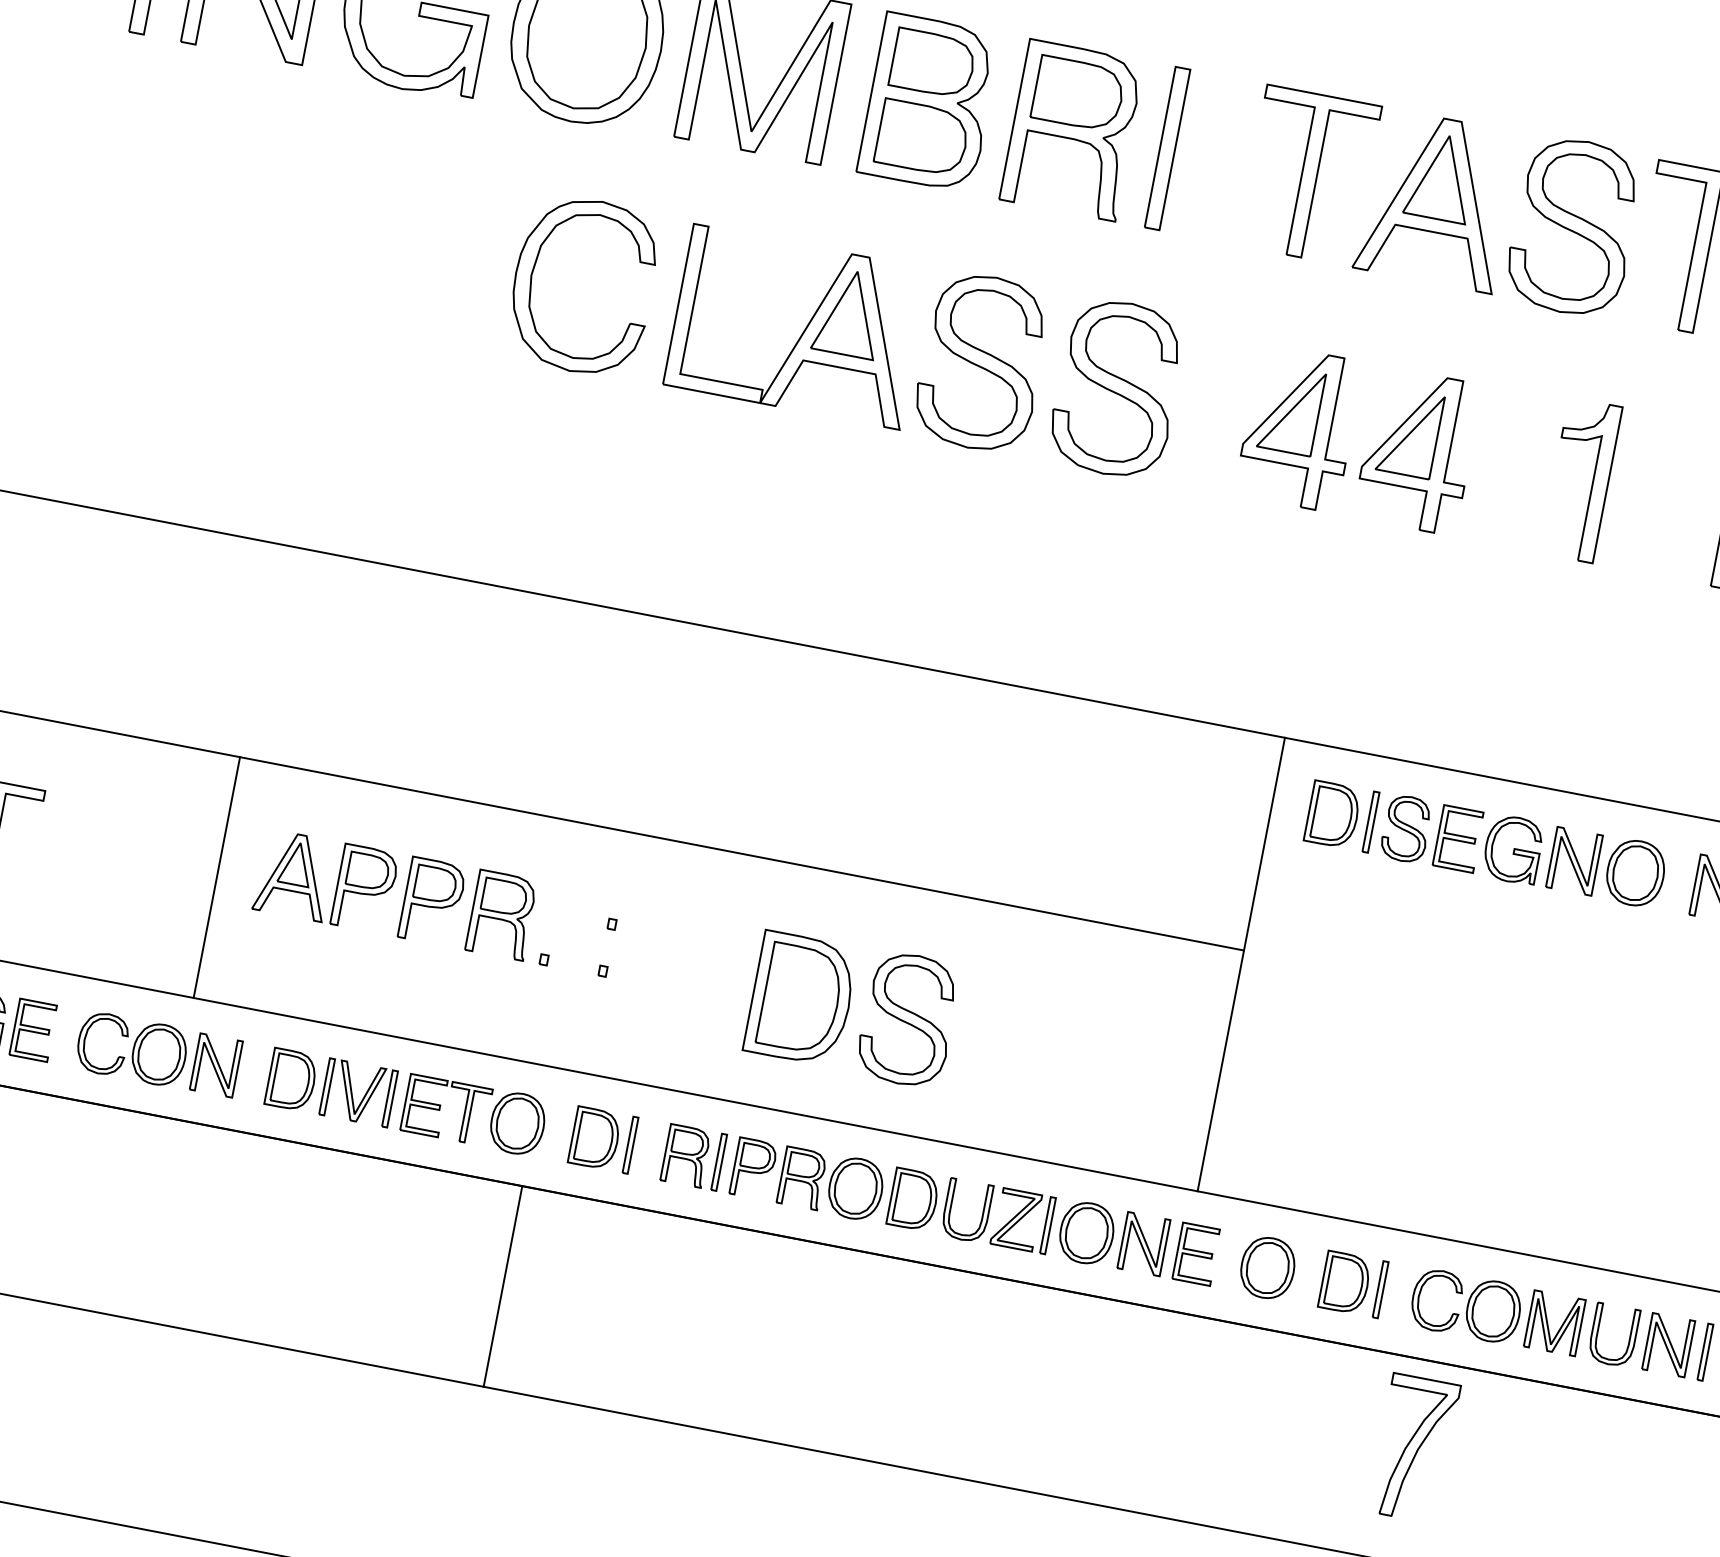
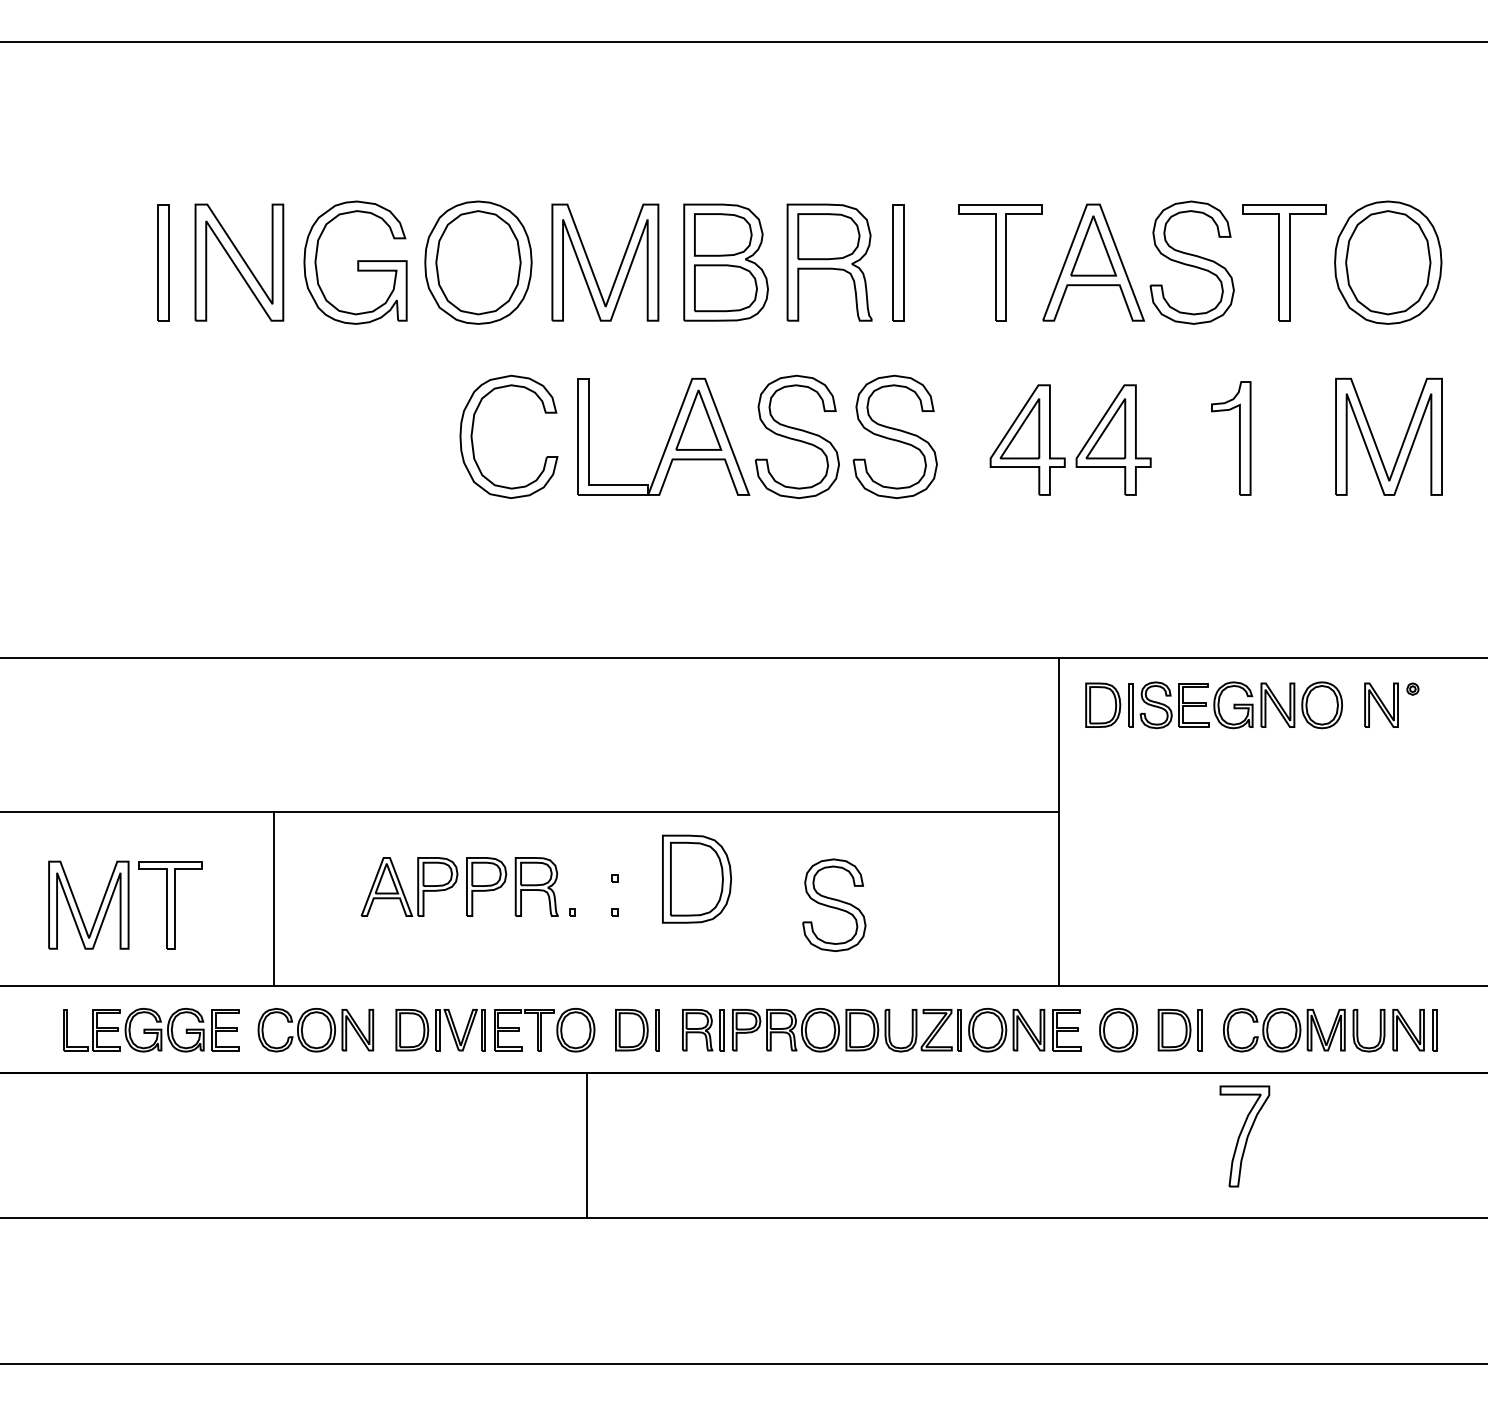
line: (216, 876) -> (273, 898), moved
part: (802, 998) -> (697, 878), moved

